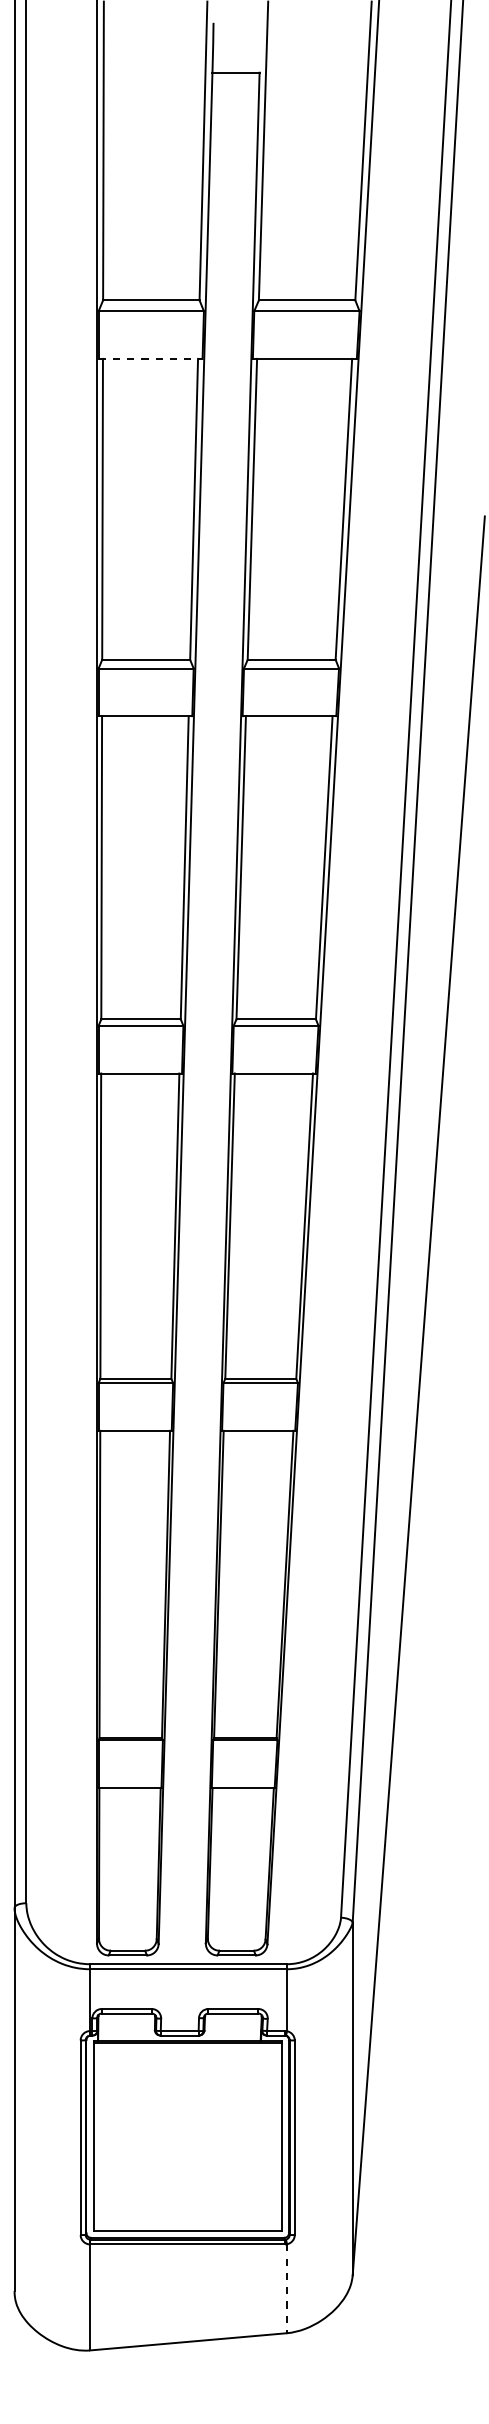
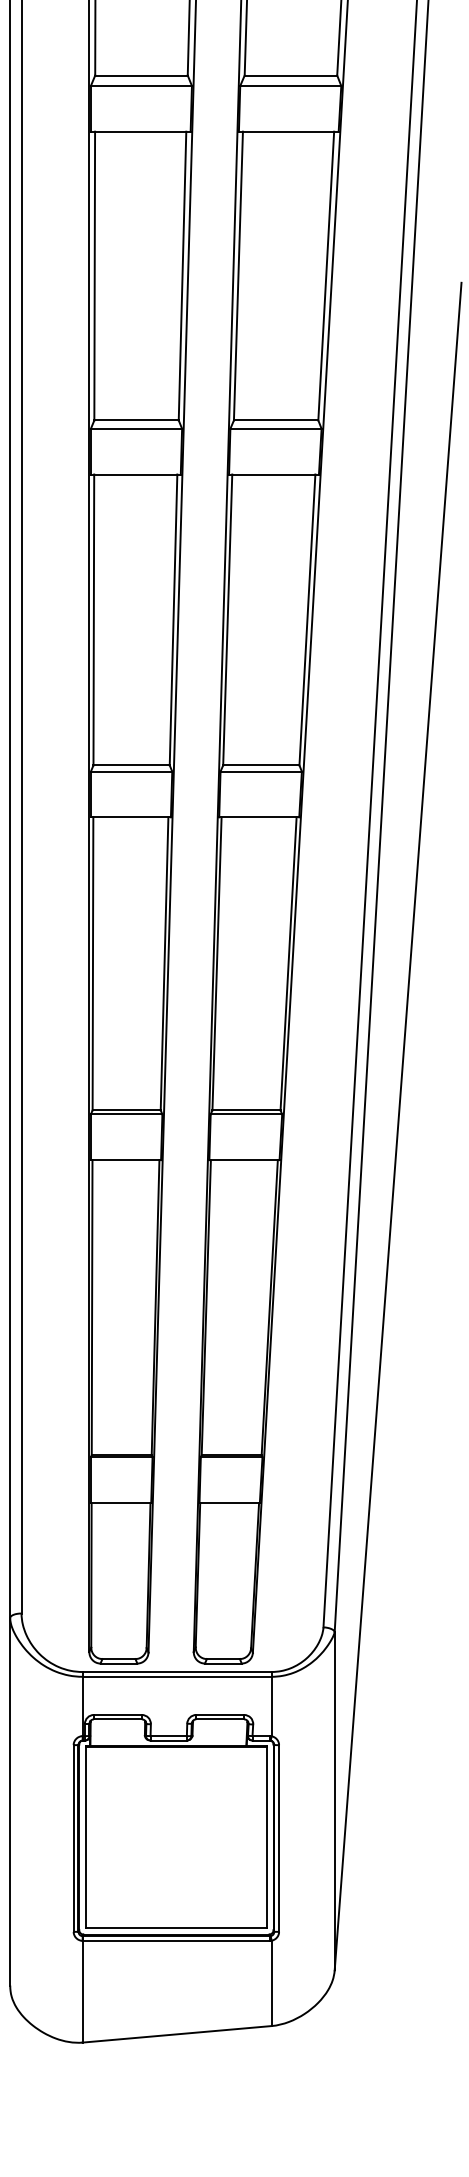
line: (150, 358) -> (140, 131), dashed -> solid
line: (287, 2289) -> (272, 1984), dashed -> solid

